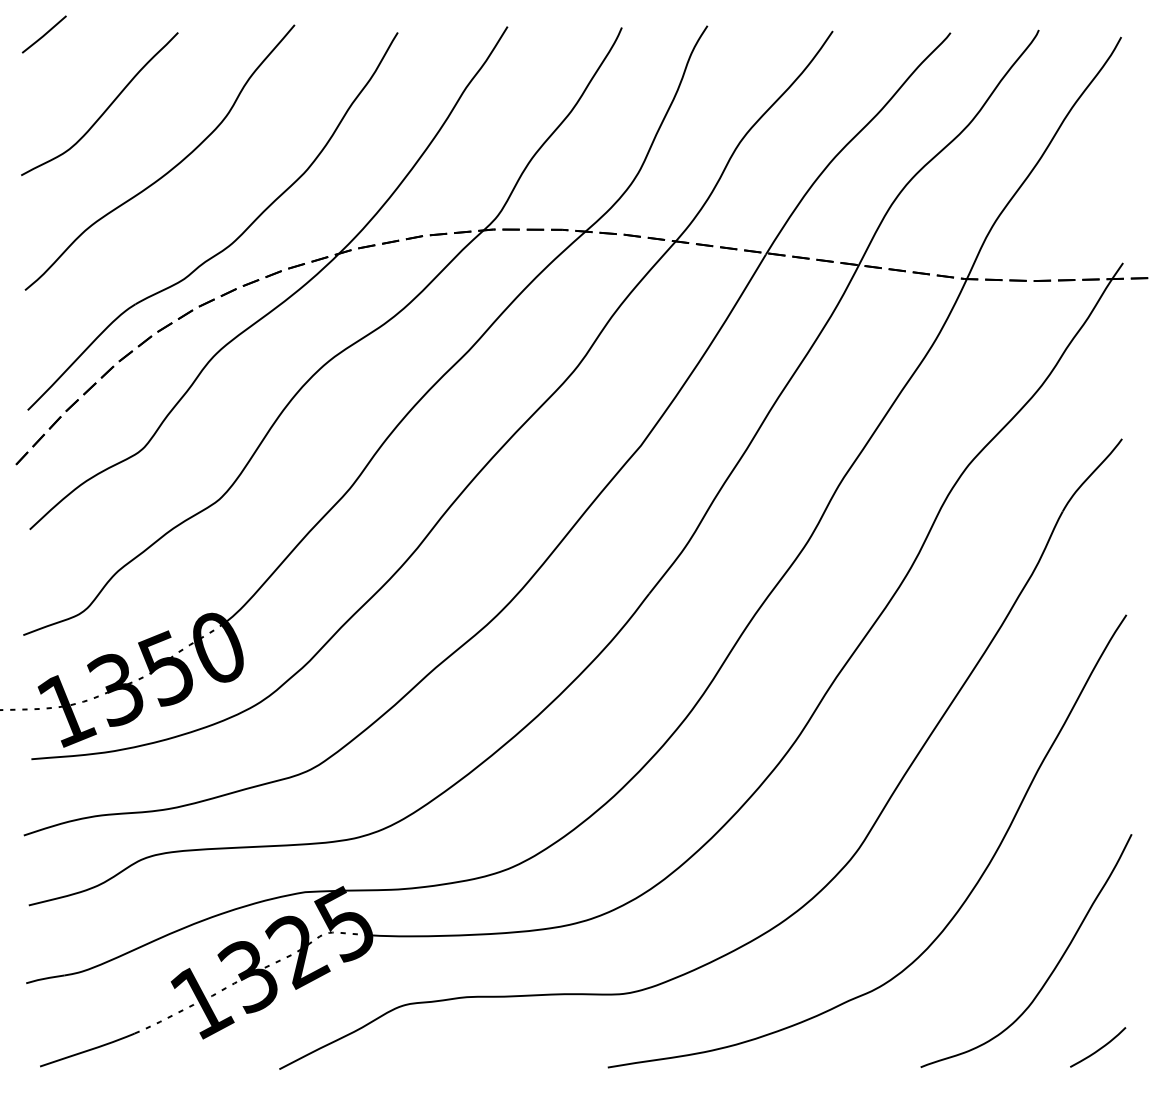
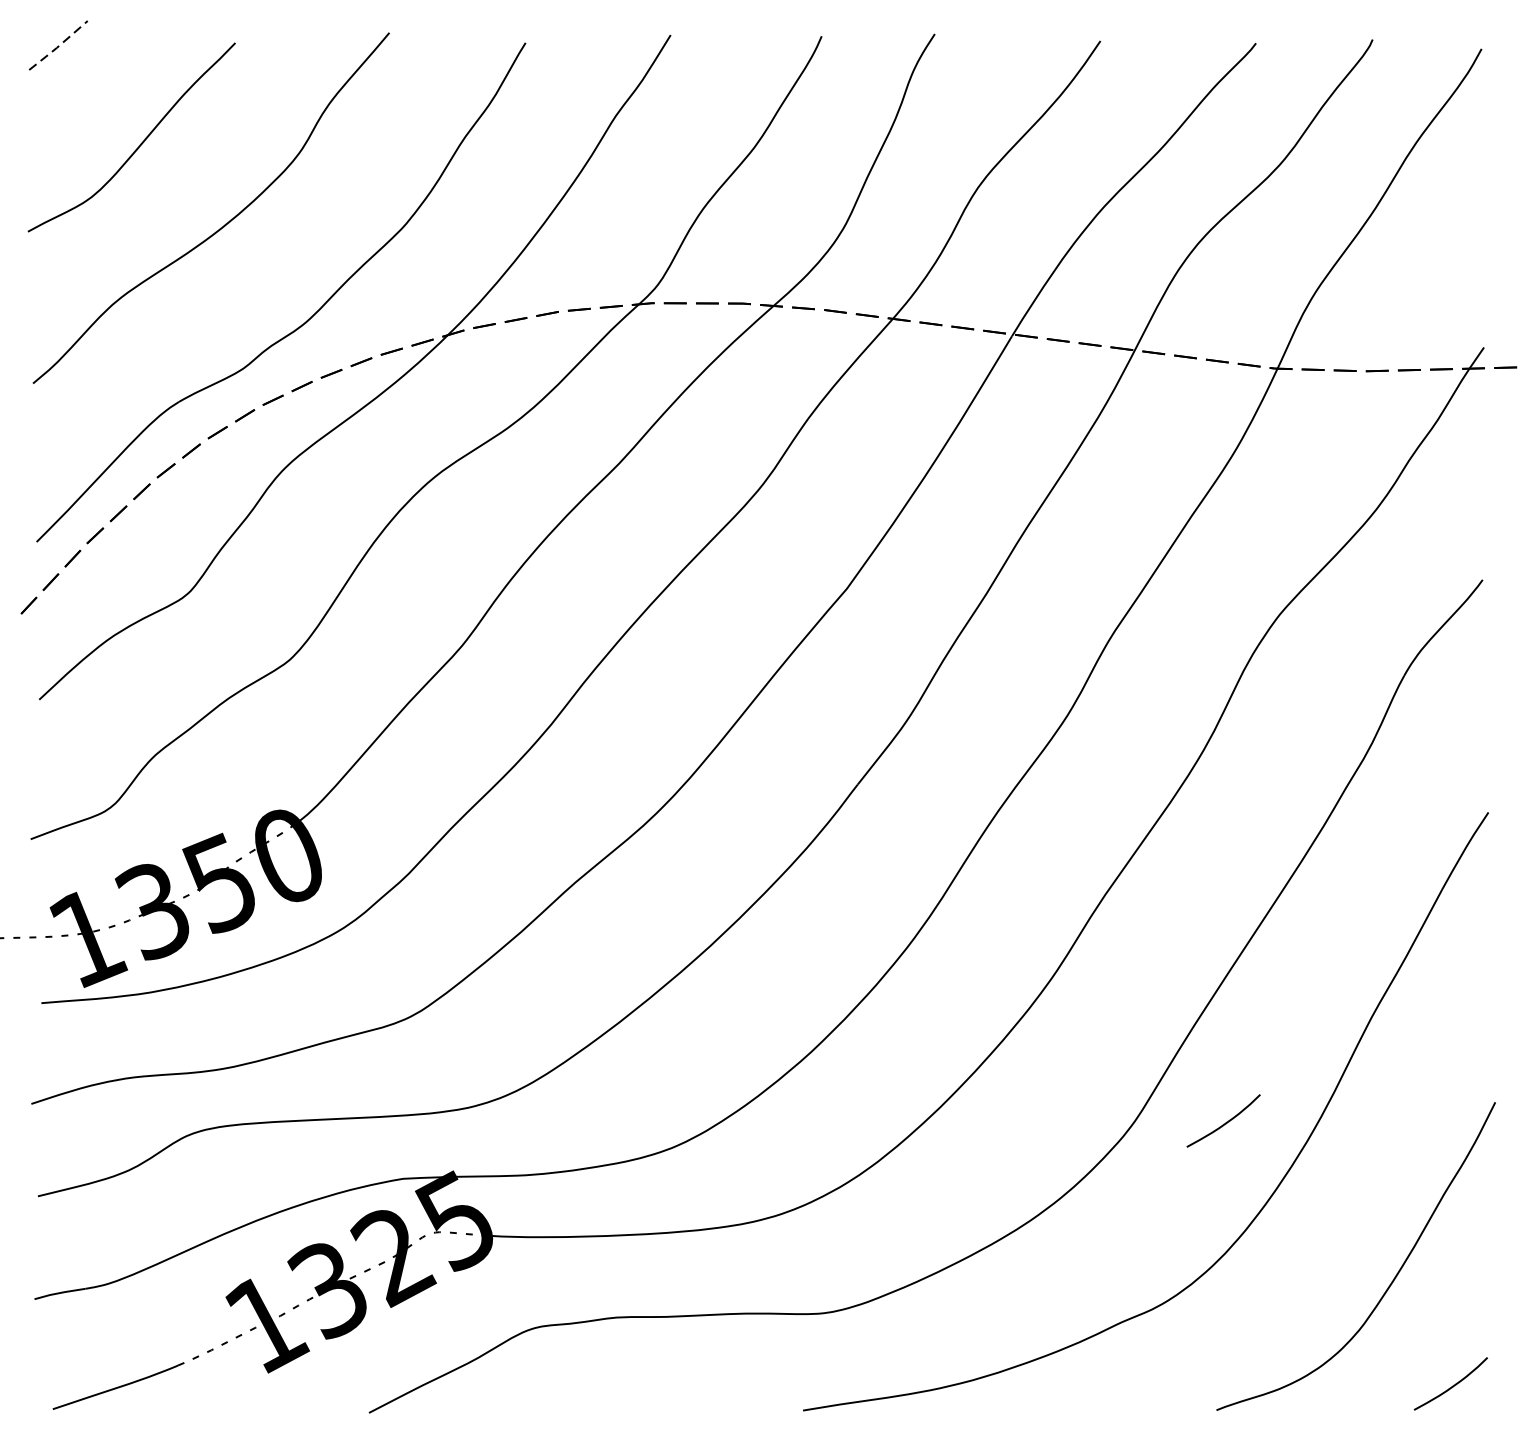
line: (43, 35) -> (57, 46), solid -> dashed
curve: (927, 849) -> (1225, 1122), added

